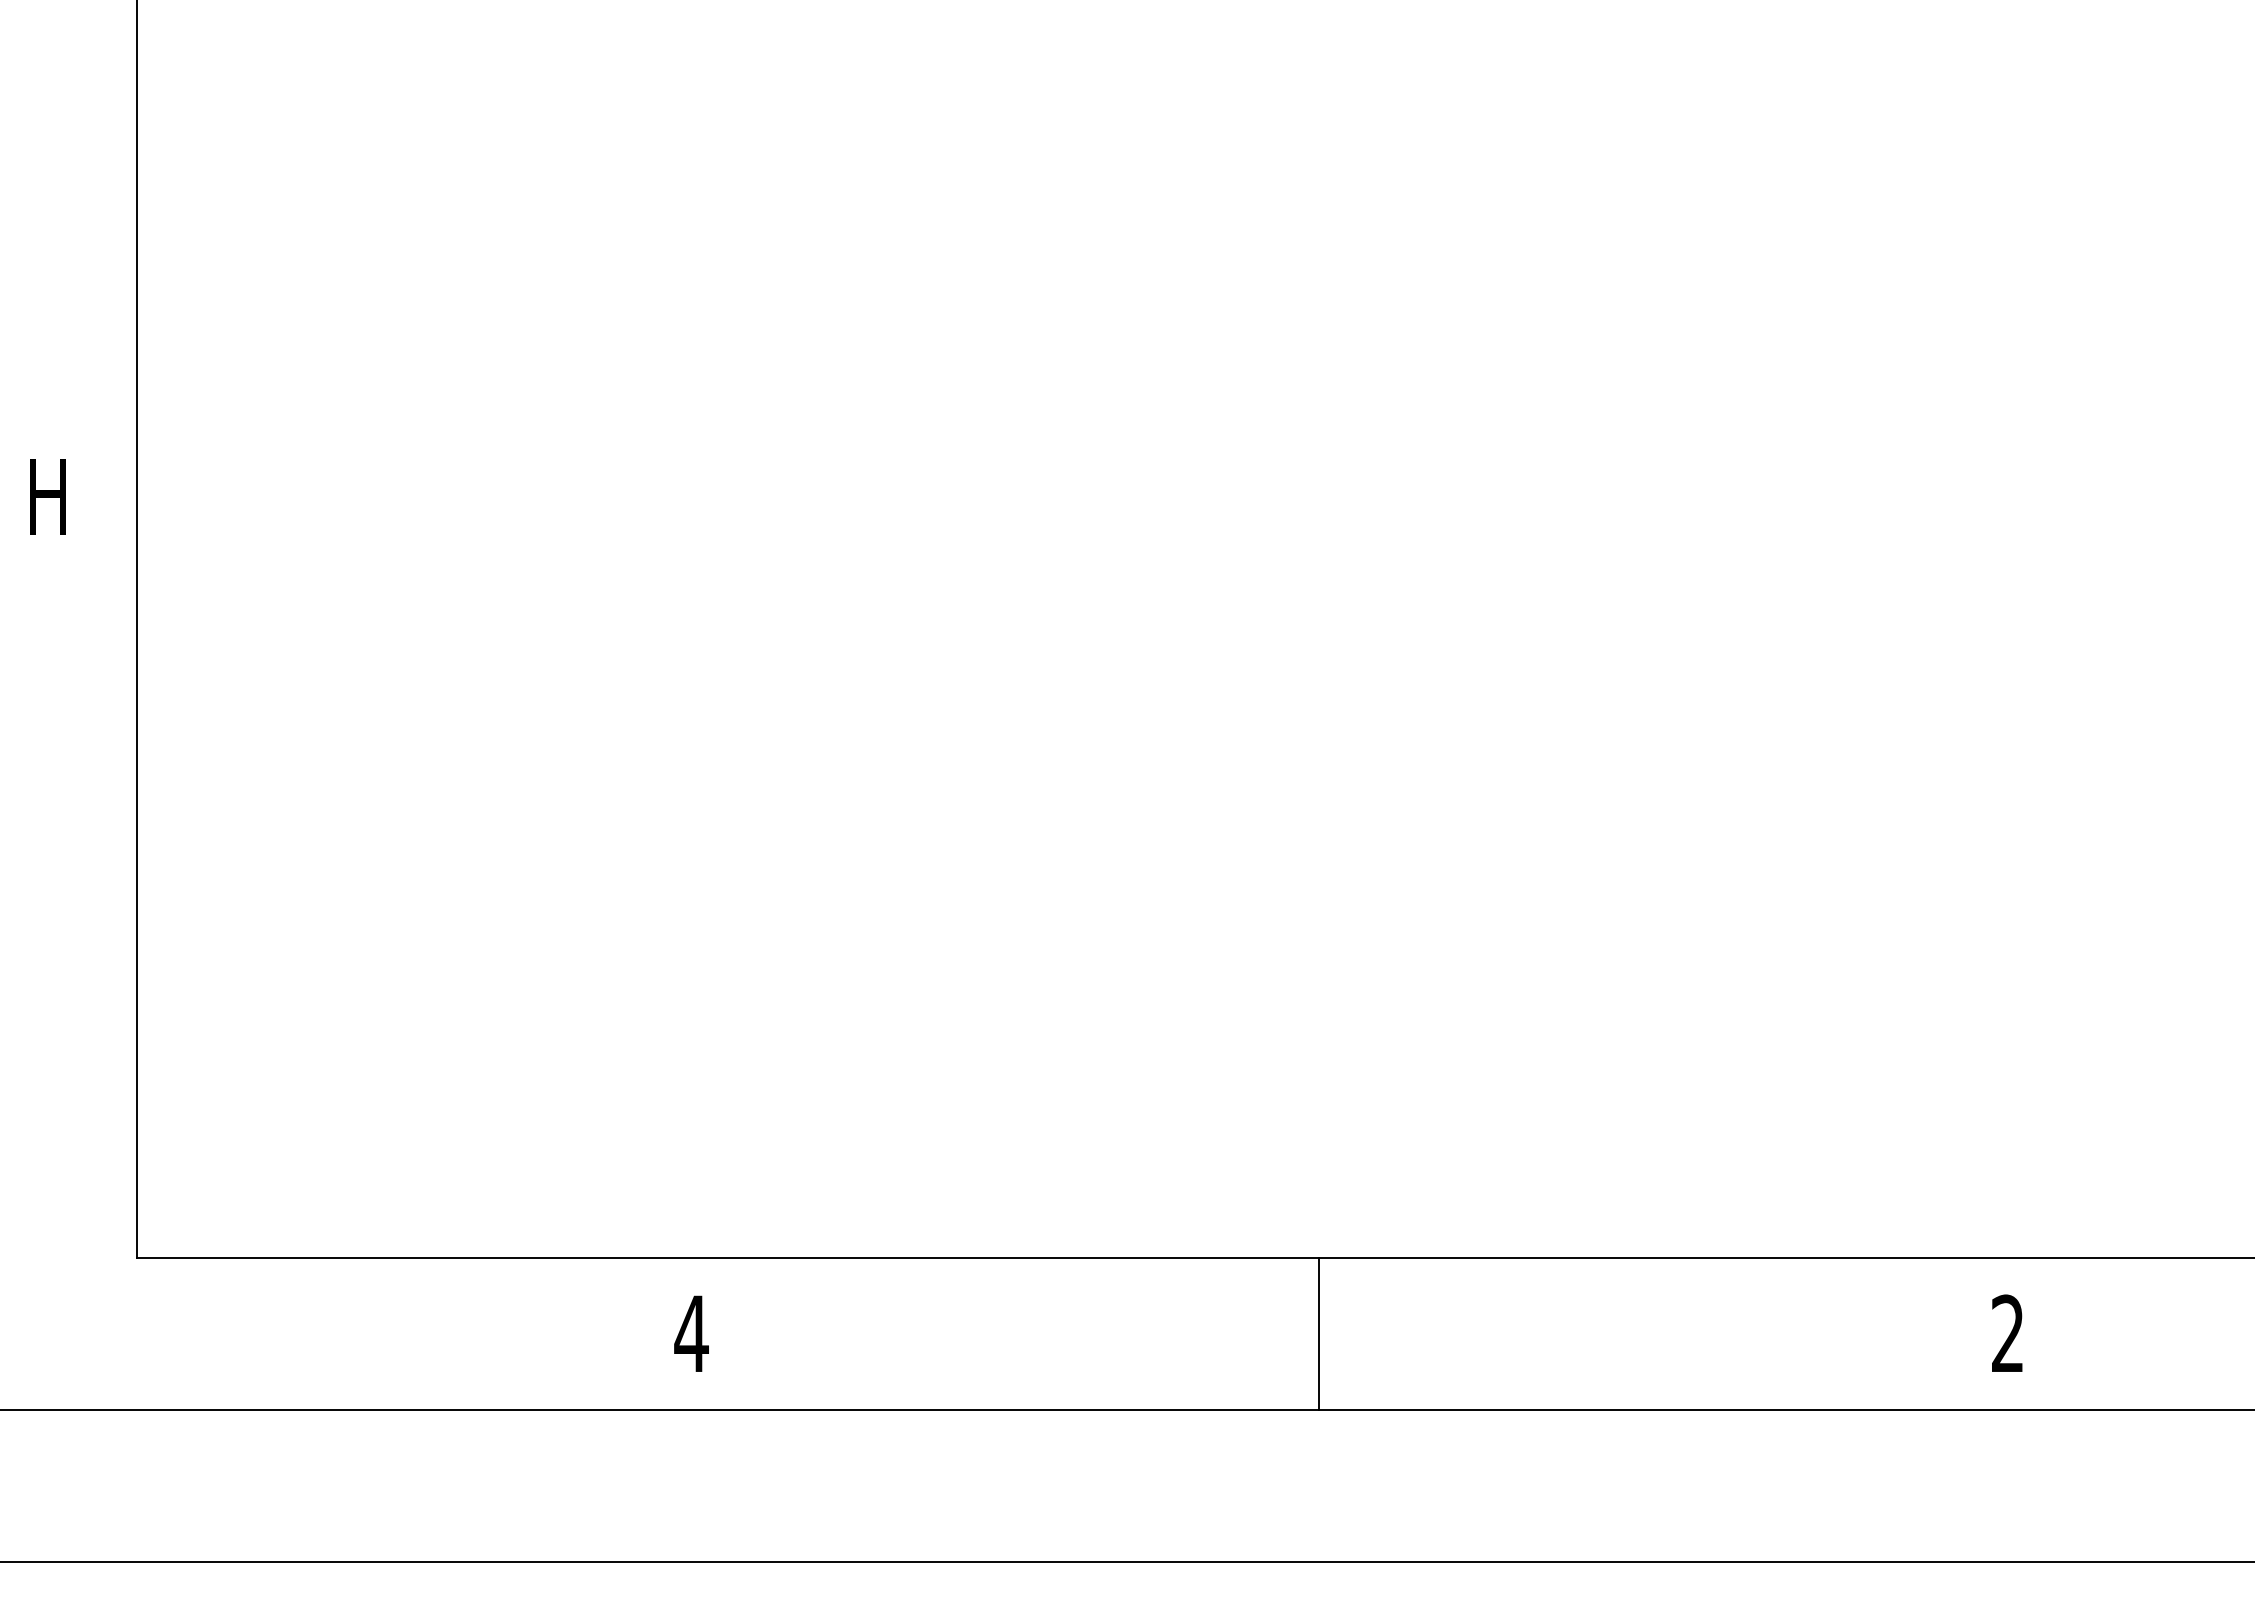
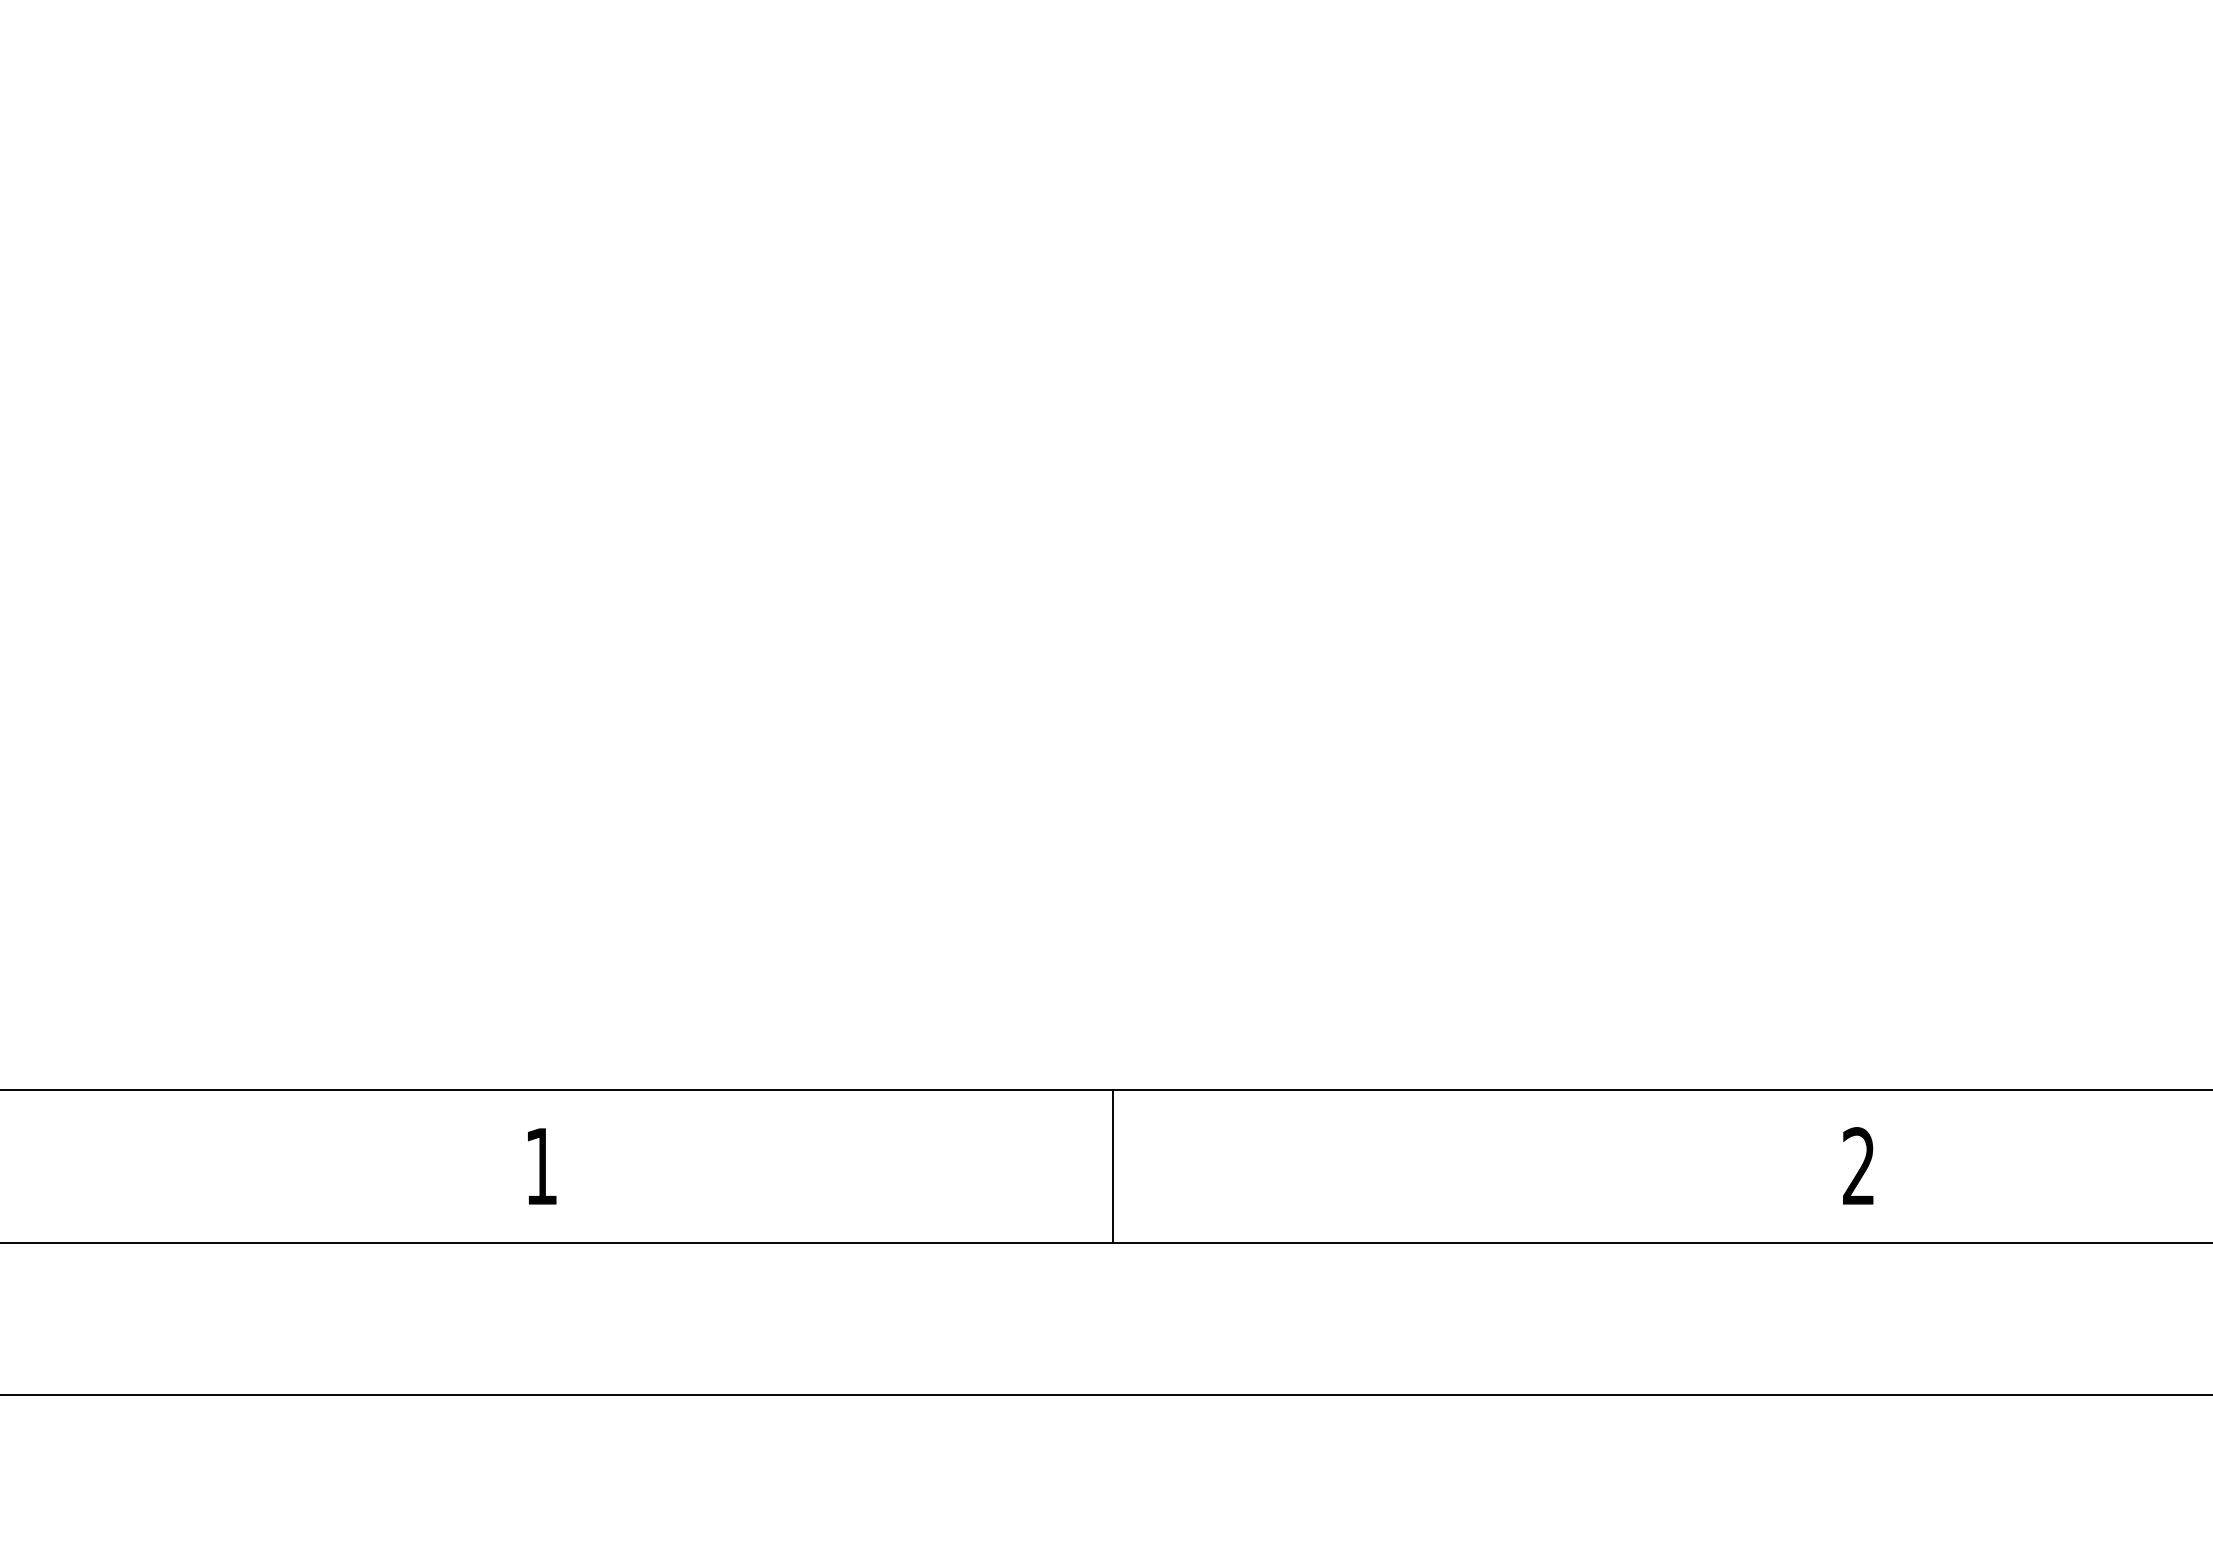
text: (691, 1333) -> (541, 1166), 4 -> 1
line: (1319, 1333) -> (1113, 1166), moved

